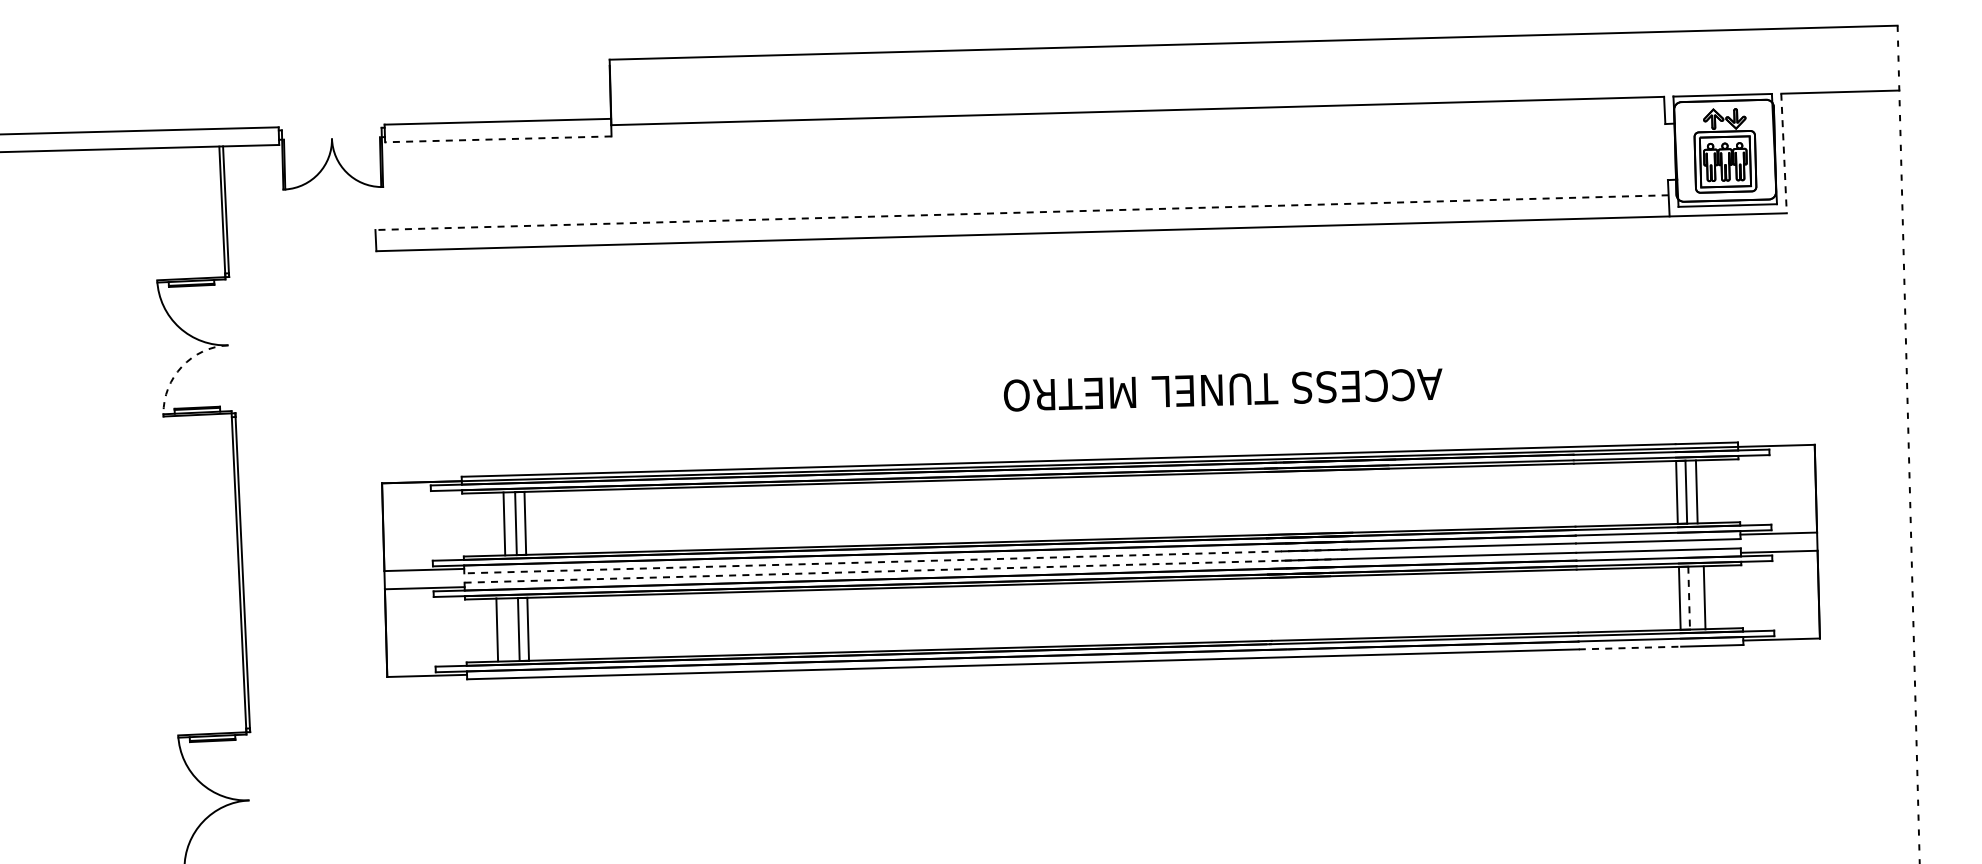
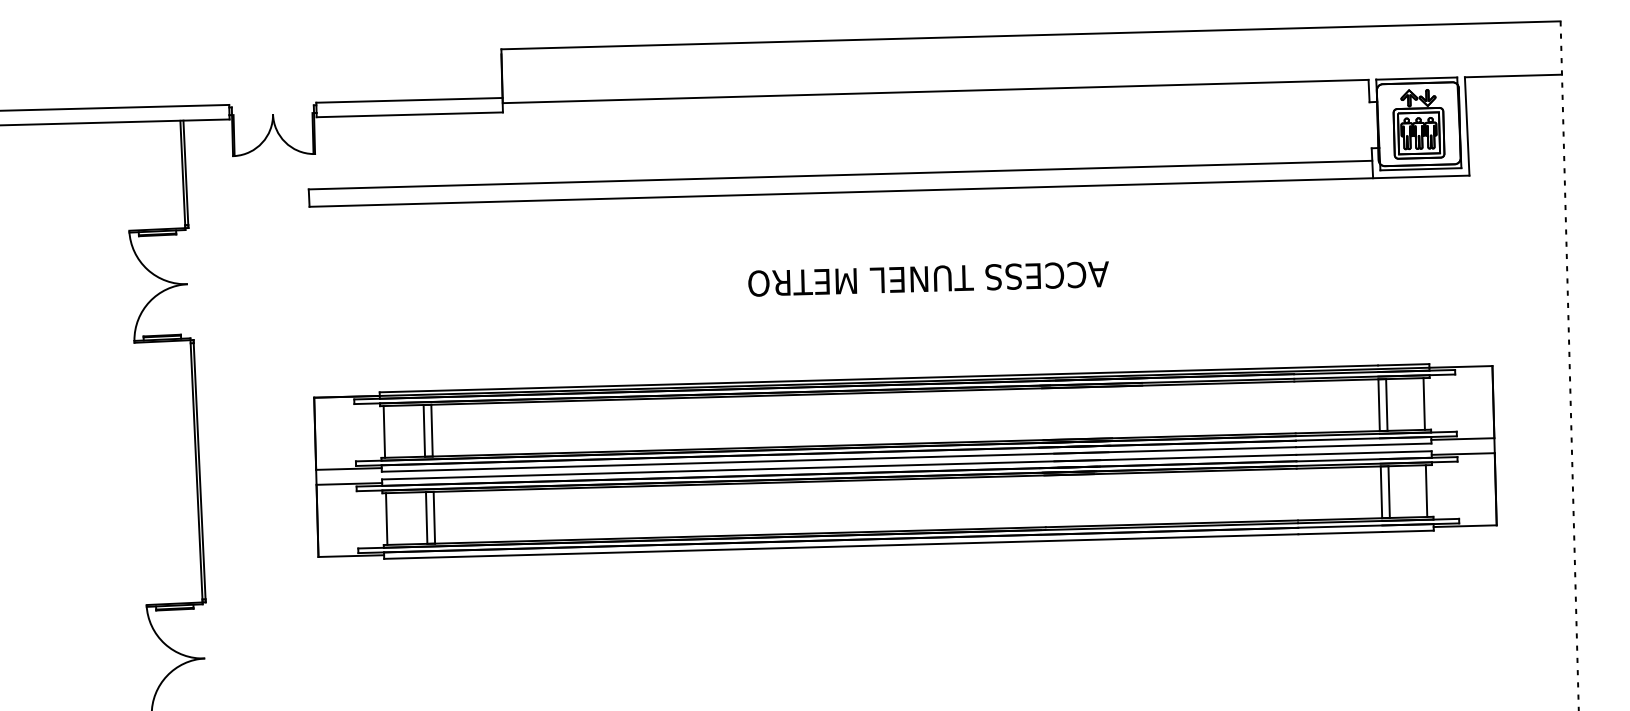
line: (497, 139) -> (409, 114), dashed -> solid
line: (1784, 153) -> (1467, 126), dashed -> solid
line: (1022, 212) -> (840, 174), dashed -> solid
arc: (182, 366) -> (150, 301), dashed -> solid
text: (1223, 389) -> (928, 278), moved
line: (1696, 491) -> (1423, 403), moved
line: (504, 523) -> (384, 431), moved
line: (906, 561) -> (745, 462), dashed -> solid
line: (901, 570) -> (741, 469), dashed -> solid
line: (1704, 597) -> (1426, 490), moved
line: (1689, 598) -> (1389, 492), dashed -> solid
line: (497, 629) -> (386, 518), moved
line: (1630, 648) -> (1340, 533), dashed -> solid

